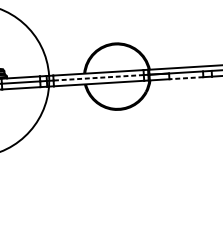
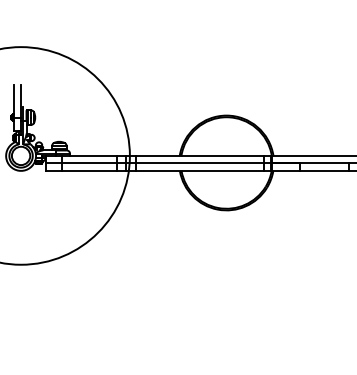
line: (98, 78) -> (199, 163), dashed -> solid
line: (186, 78) -> (324, 171), dashed -> solid

